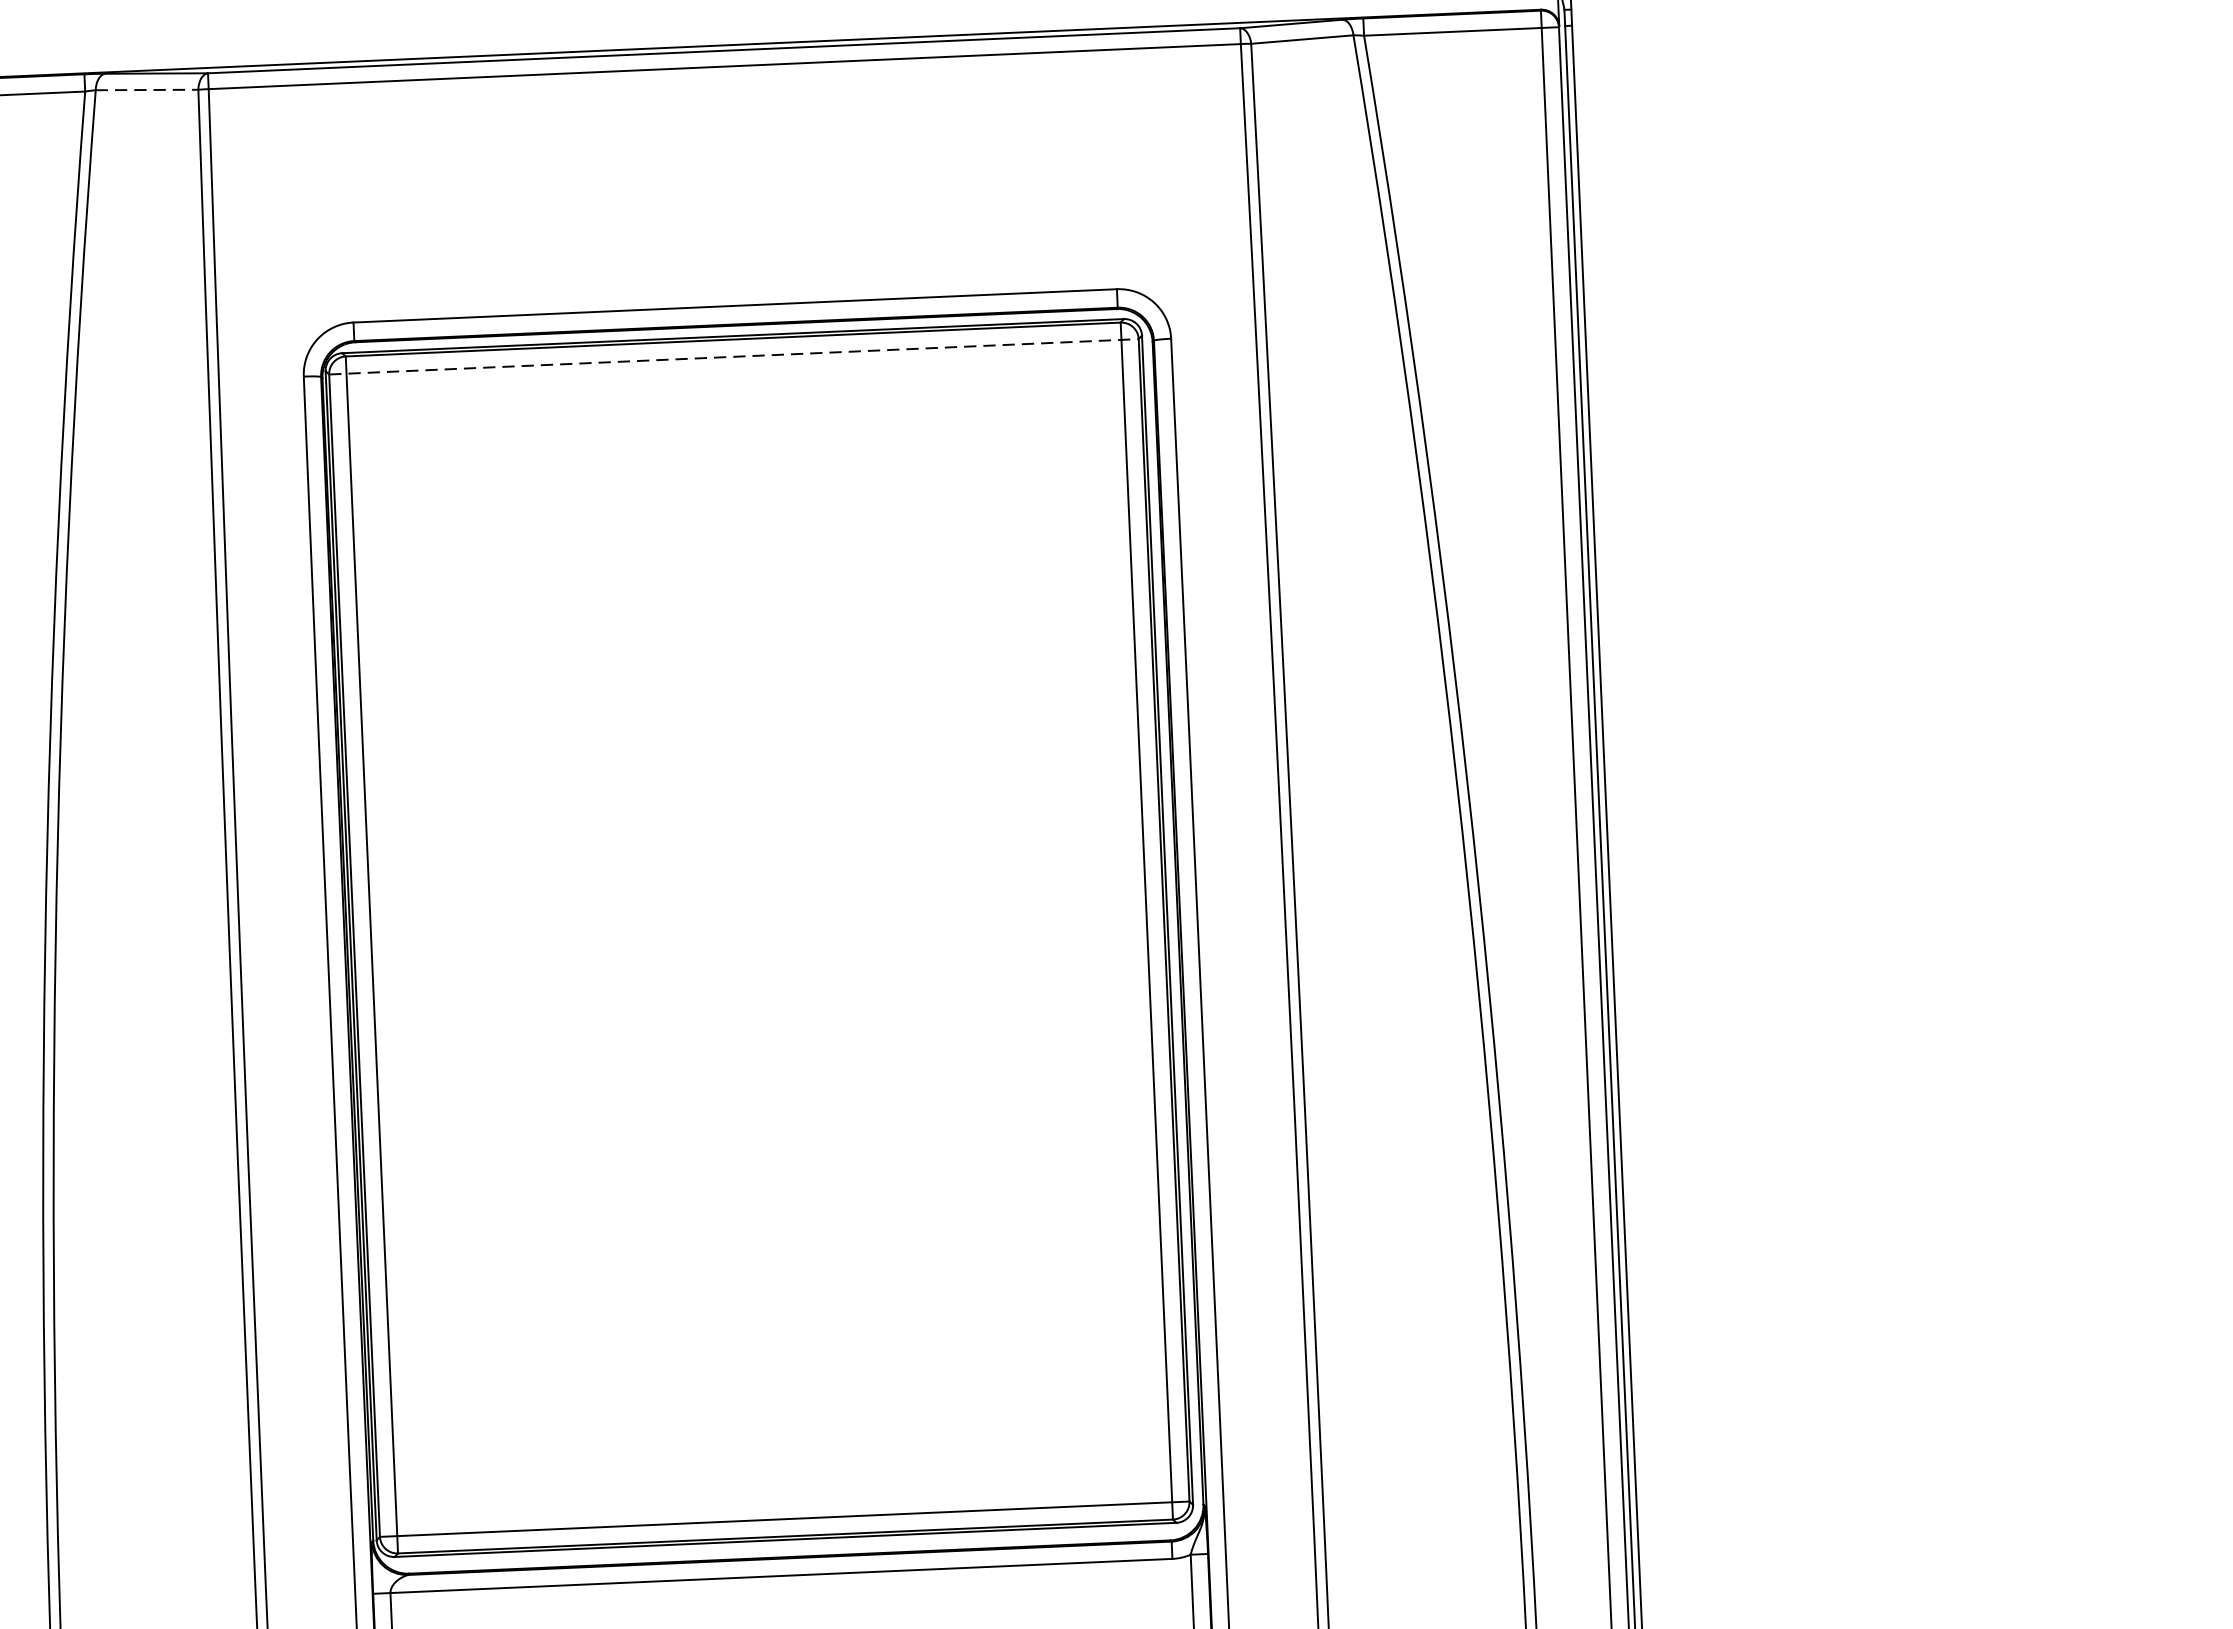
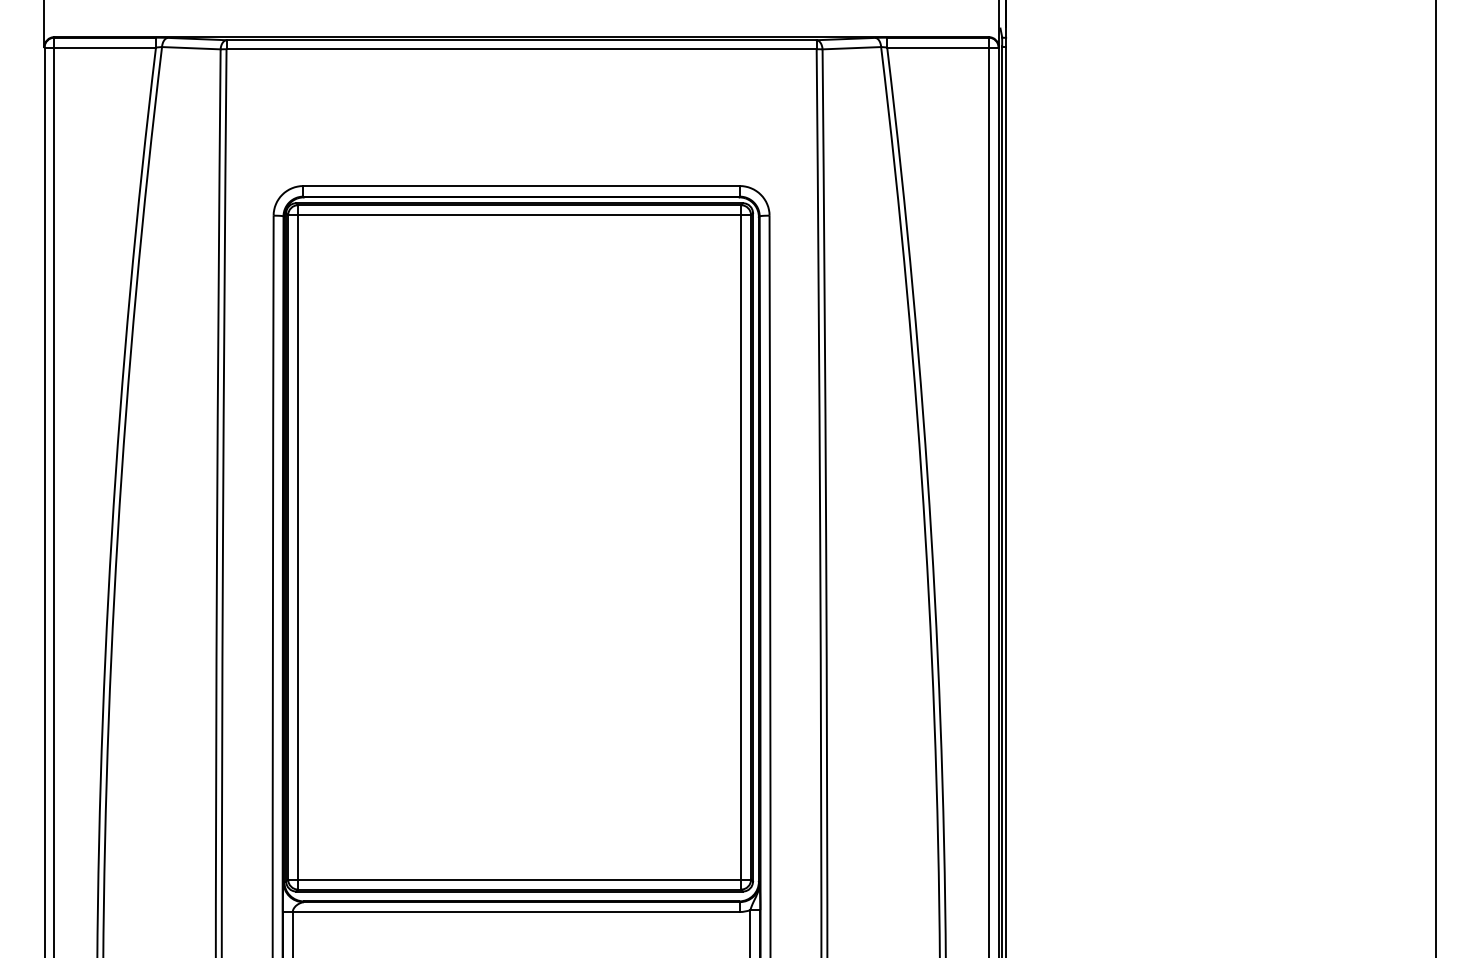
line: (147, 90) -> (191, 48), dashed -> solid
line: (735, 357) -> (520, 215), dashed -> solid

